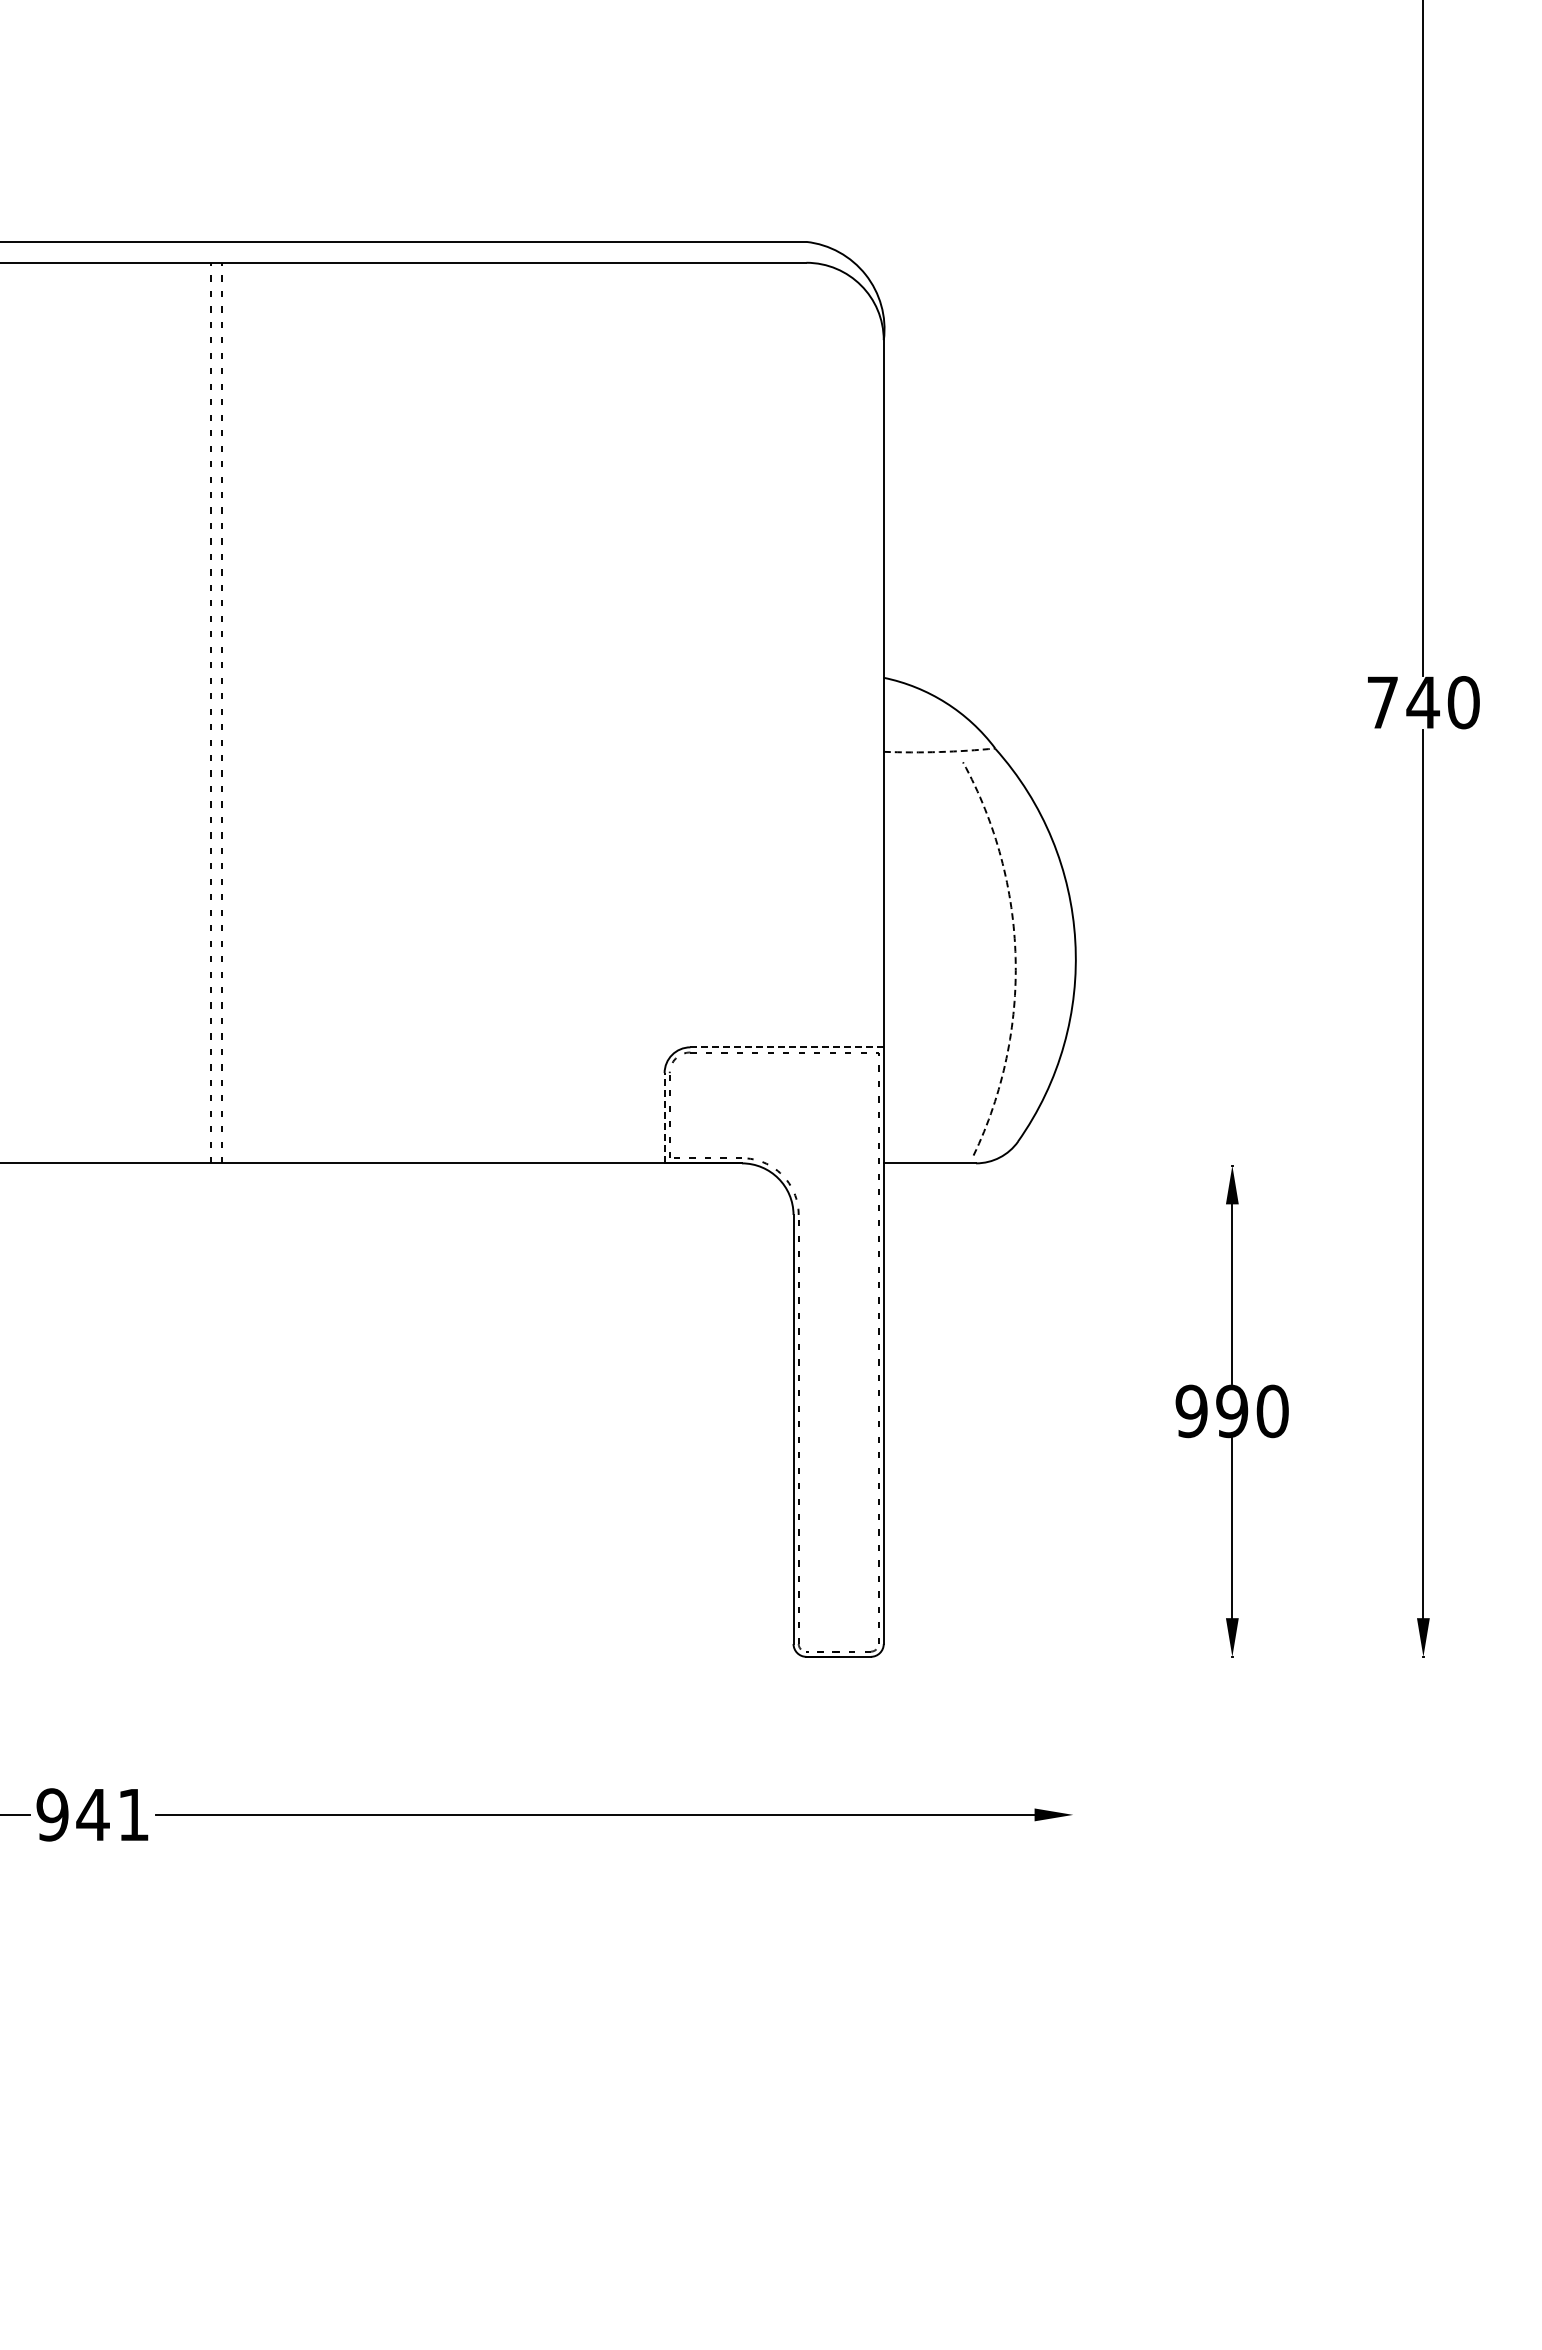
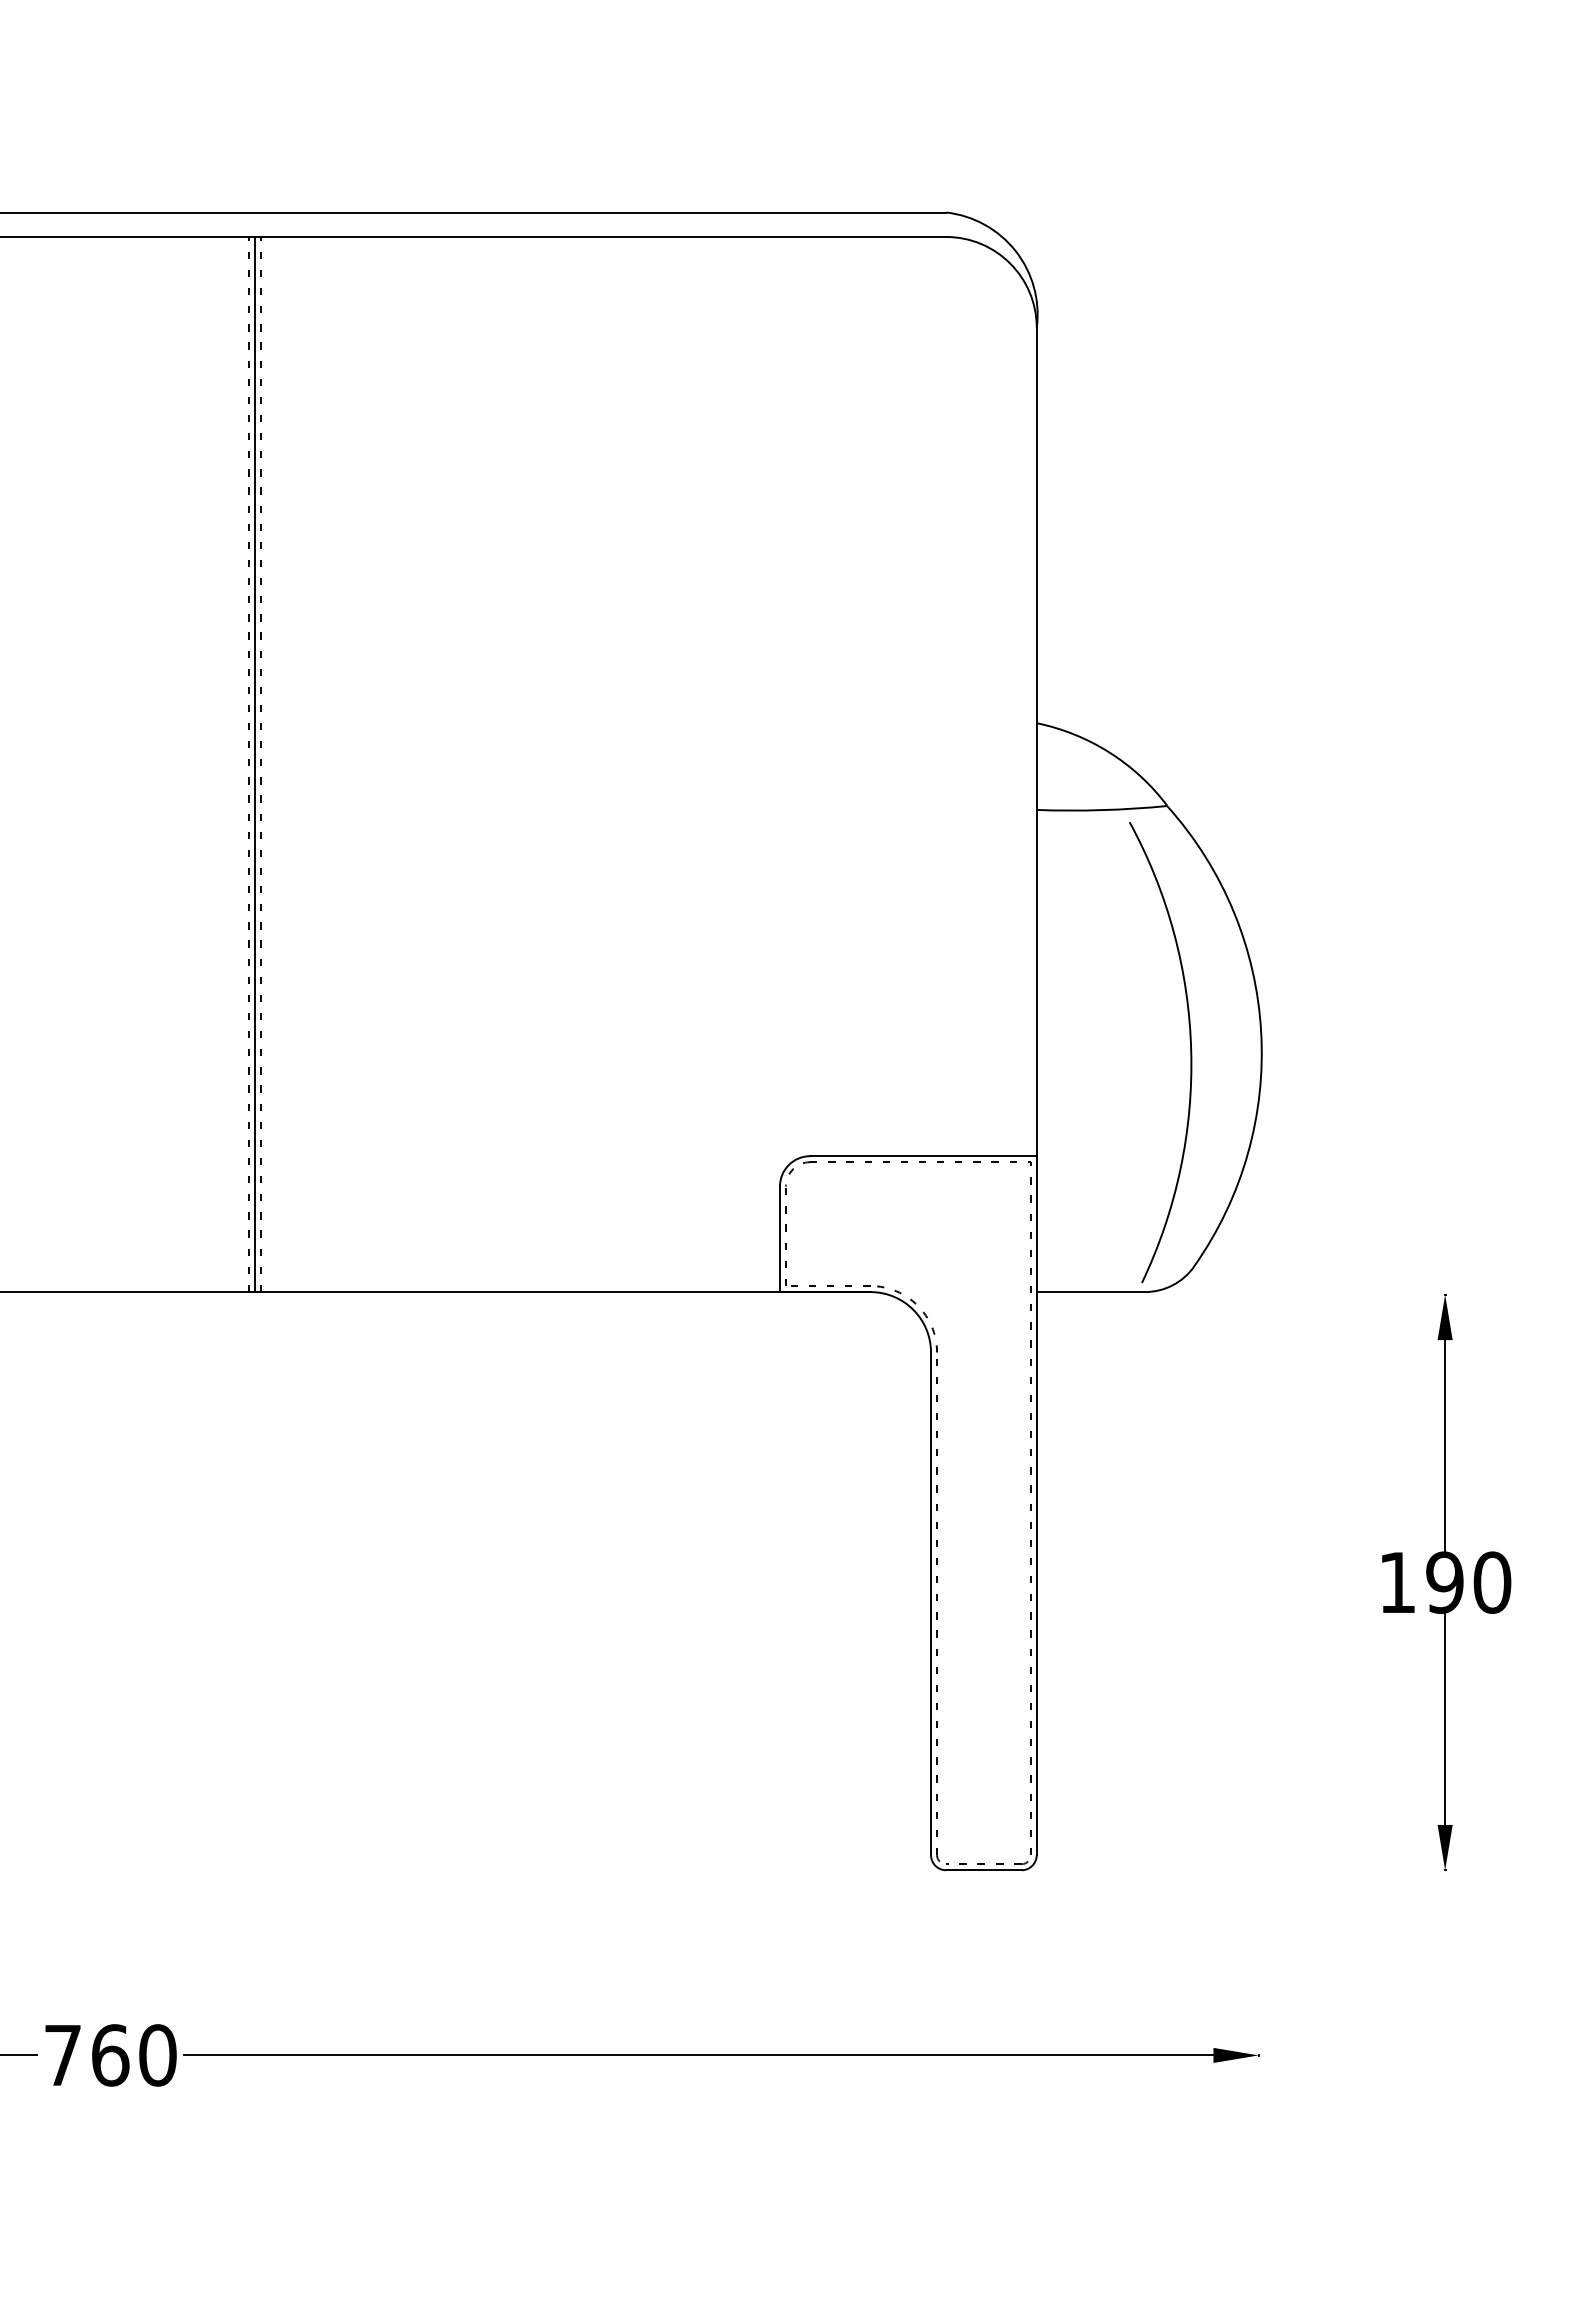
line: (216, 712) -> (254, 763), added
arc: (939, 752) -> (1102, 810), dashed -> solid
arc: (1015, 957) -> (1191, 1050), dashed -> solid
line: (787, 1047) -> (923, 1156), dashed -> solid
line: (664, 1117) -> (779, 1238), dashed -> solid
text: (1191, 1411) -> (1397, 1582), 990 -> 190
text: (92, 1814) -> (109, 2054), 941 -> 760

